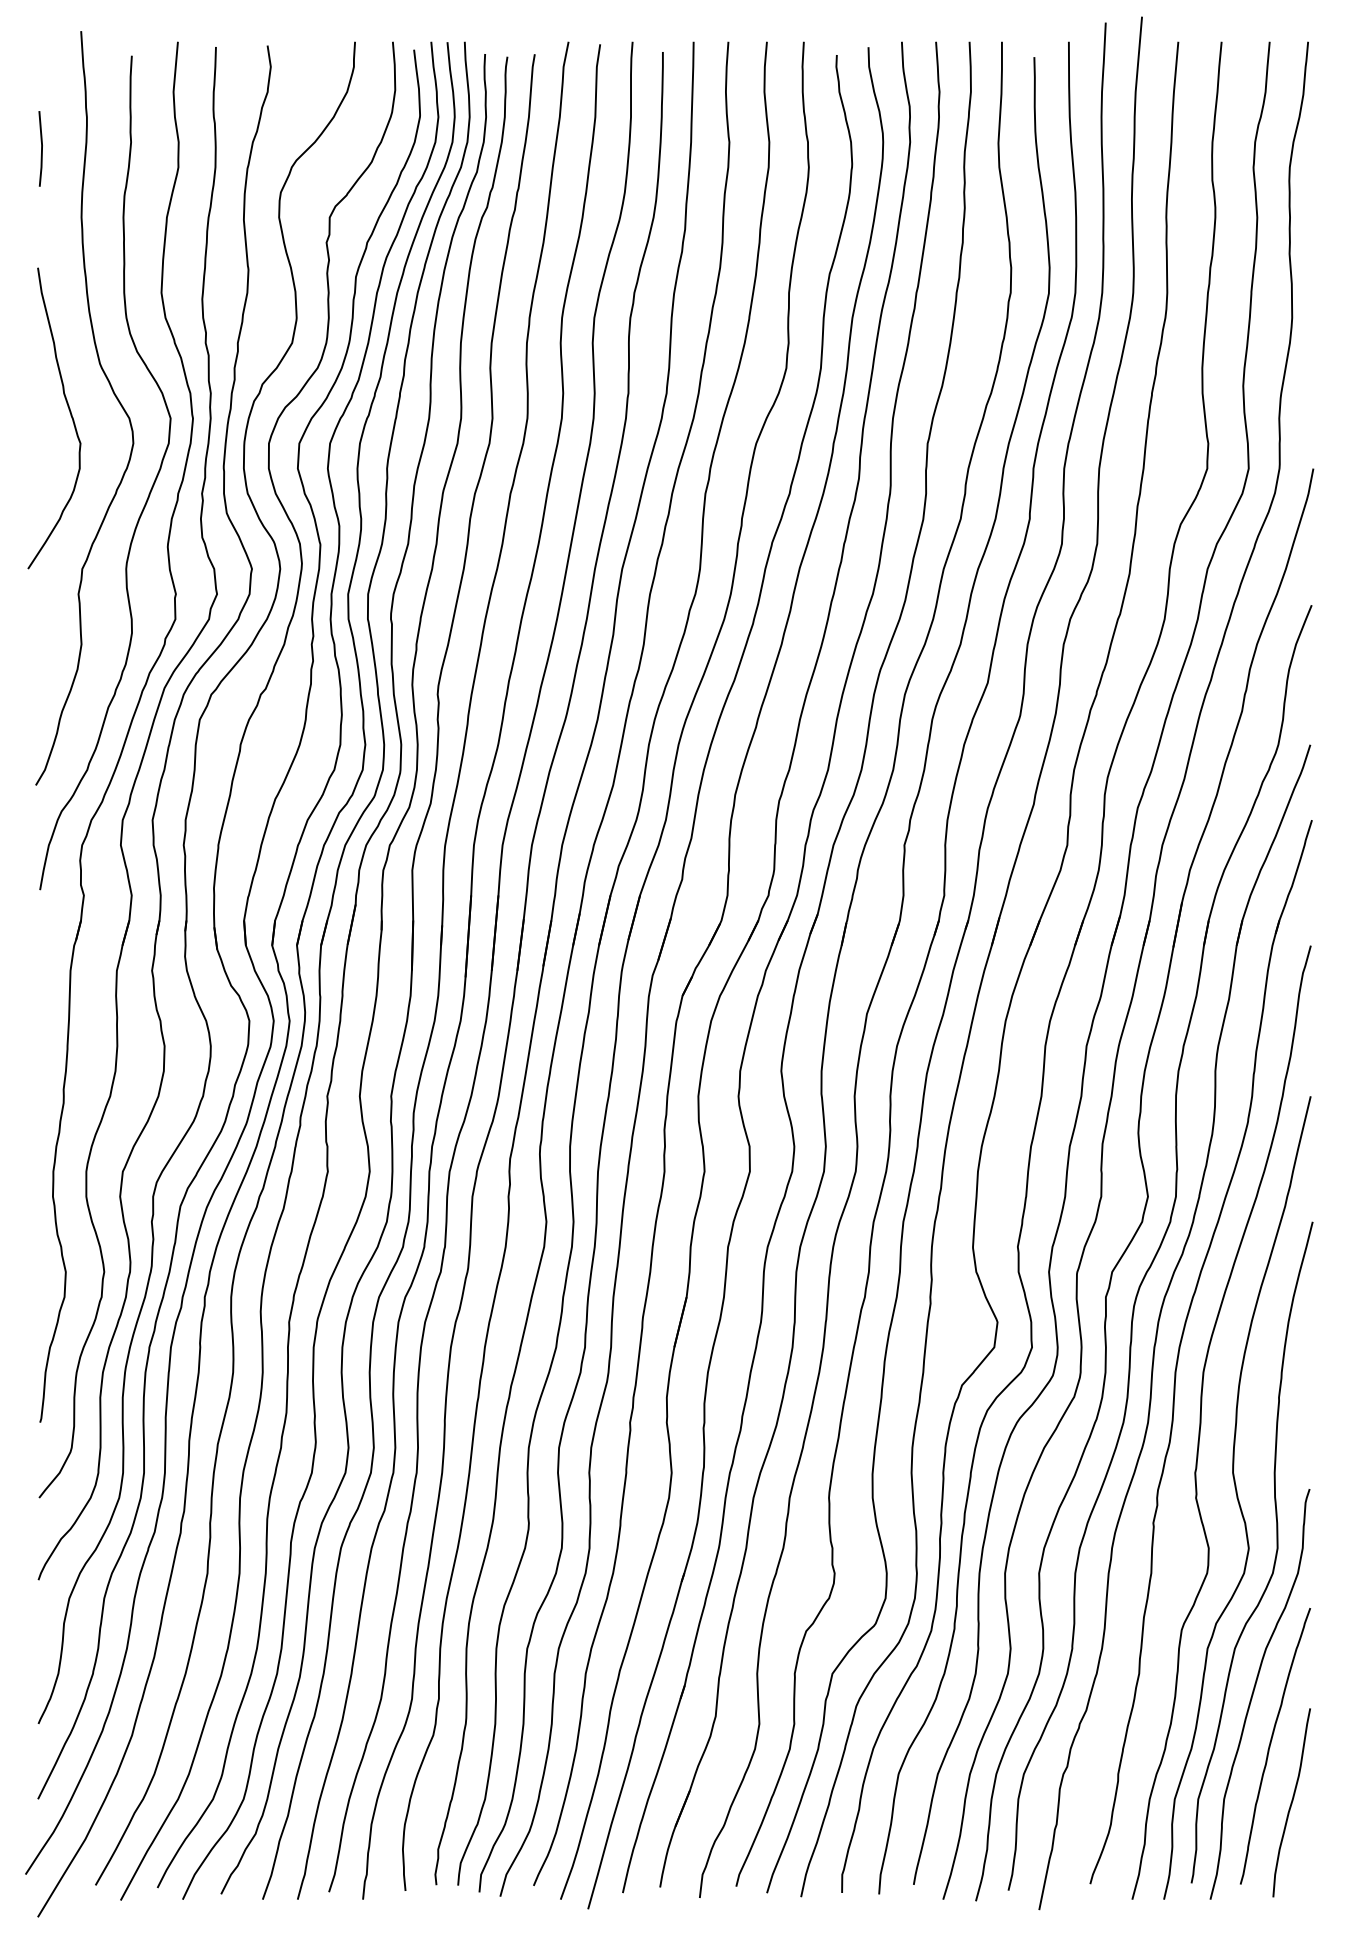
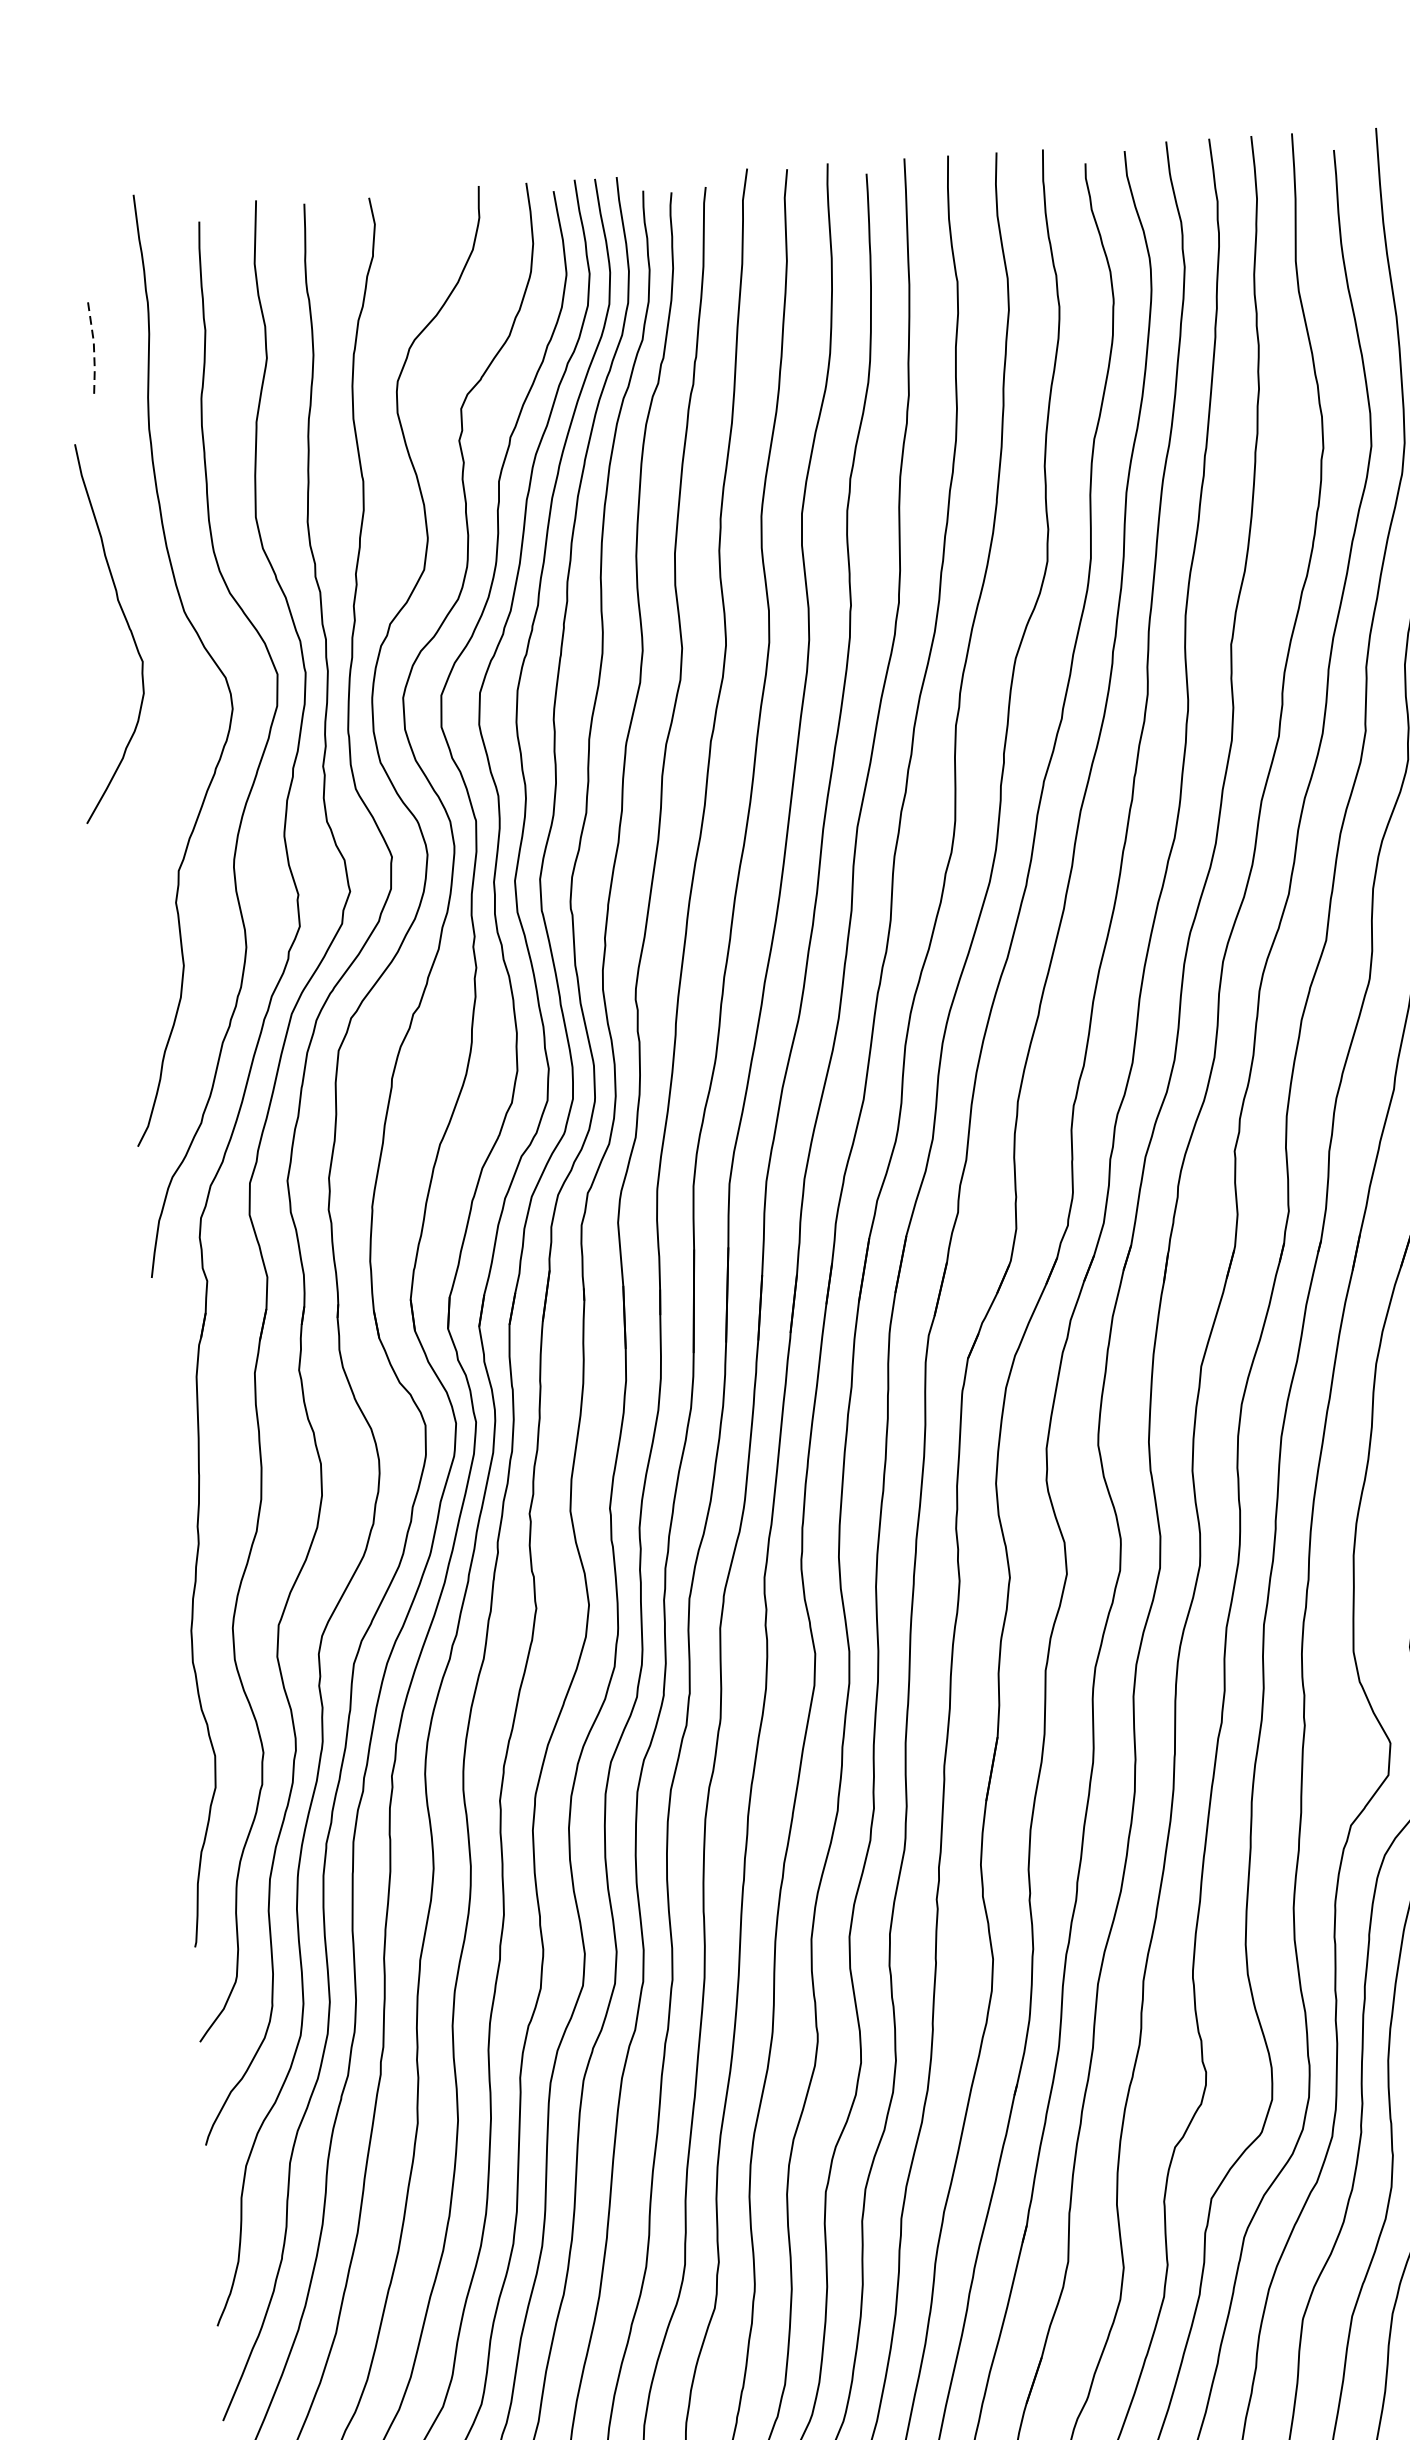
line: (42, 148) -> (94, 345), solid -> dashed
curve: (69, 412) -> (126, 623), moved

